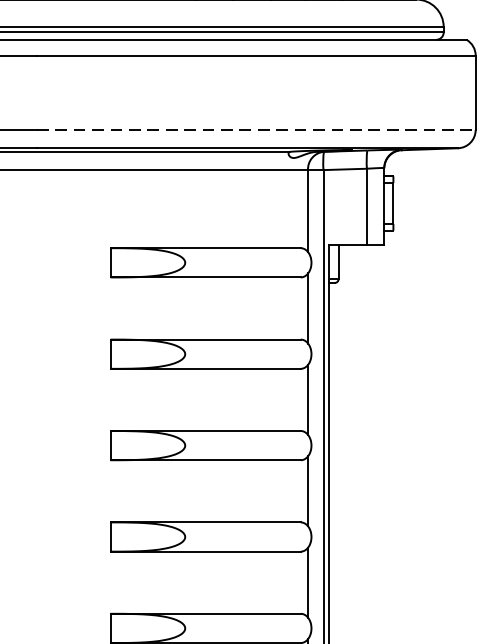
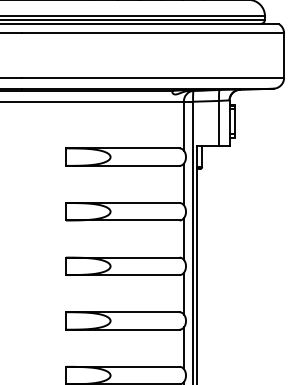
line: (257, 129) -> (153, 77), dashed -> solid

